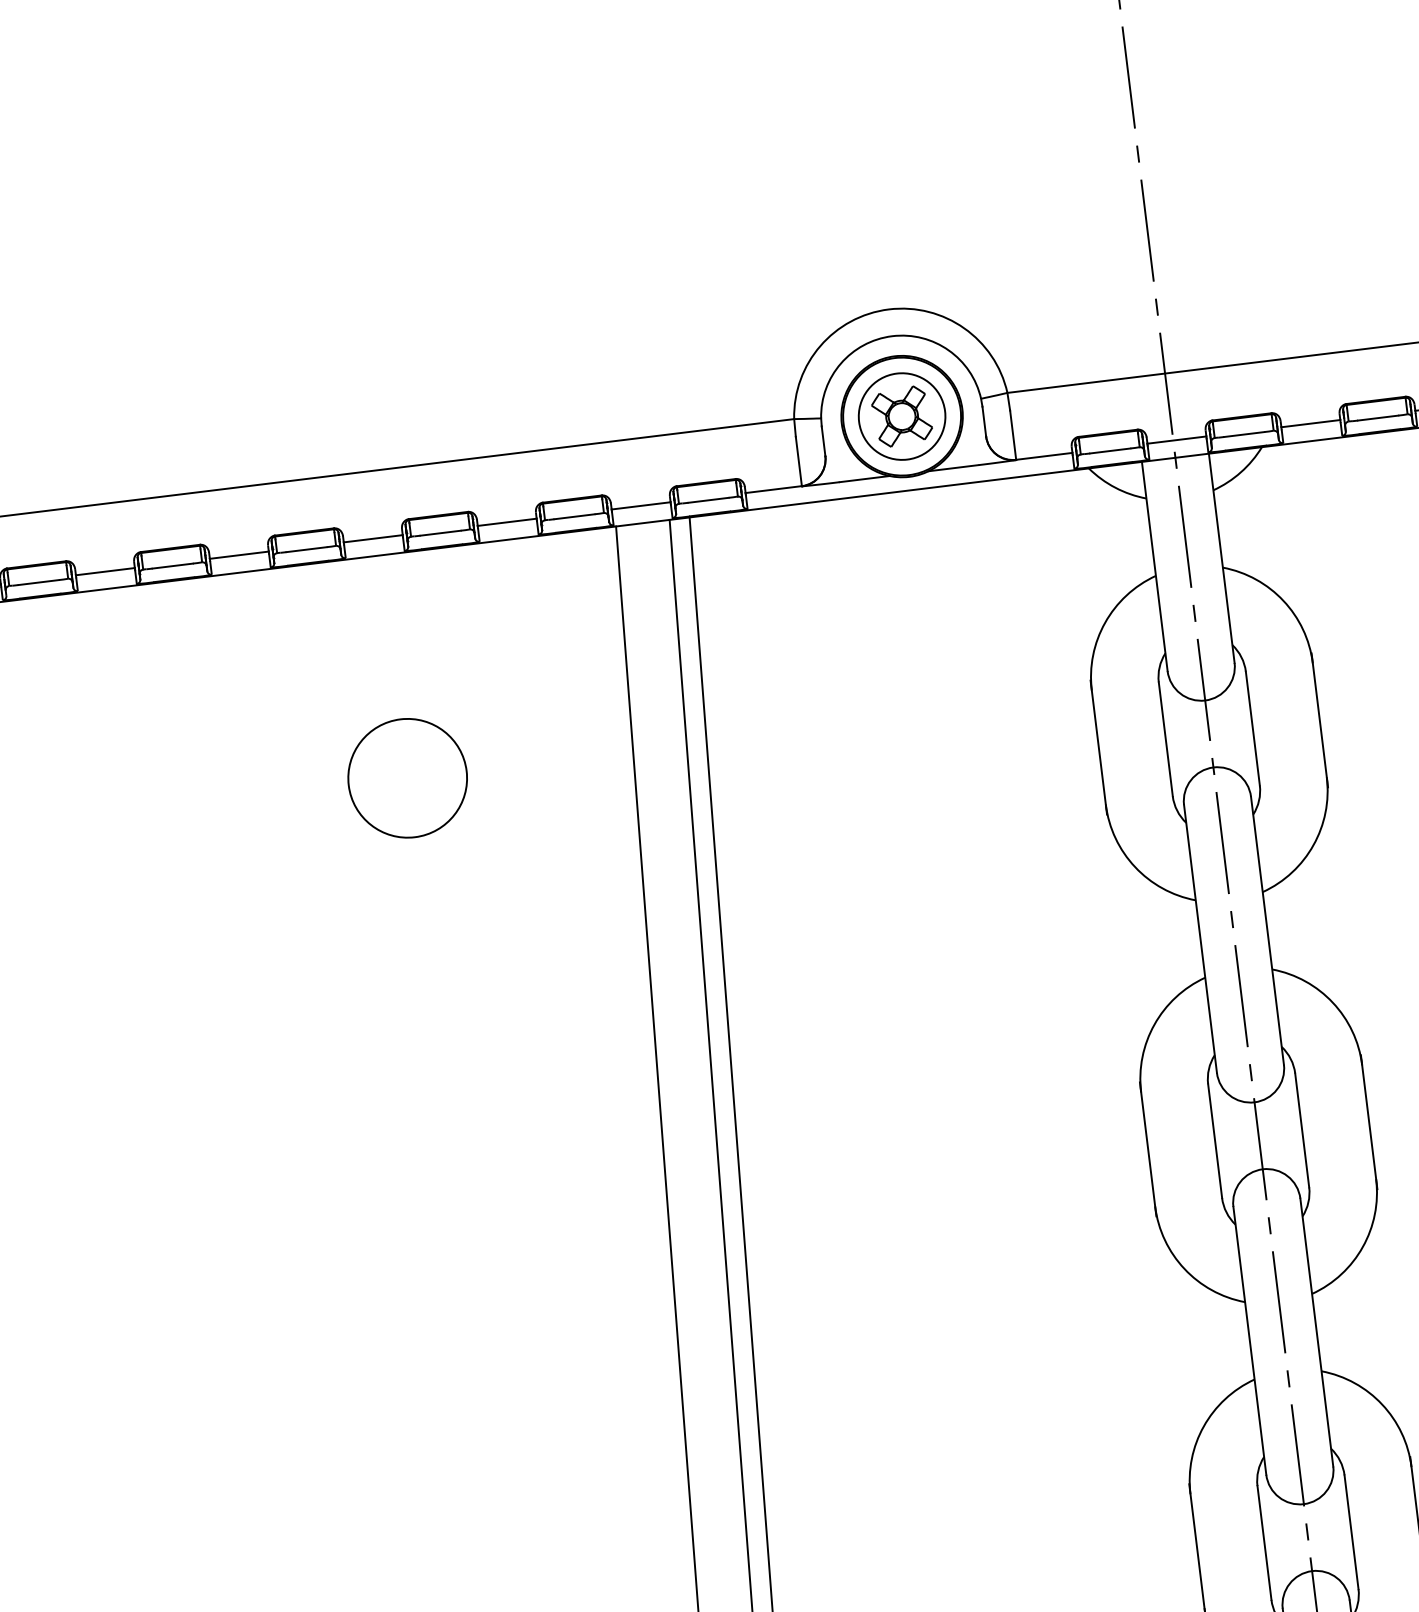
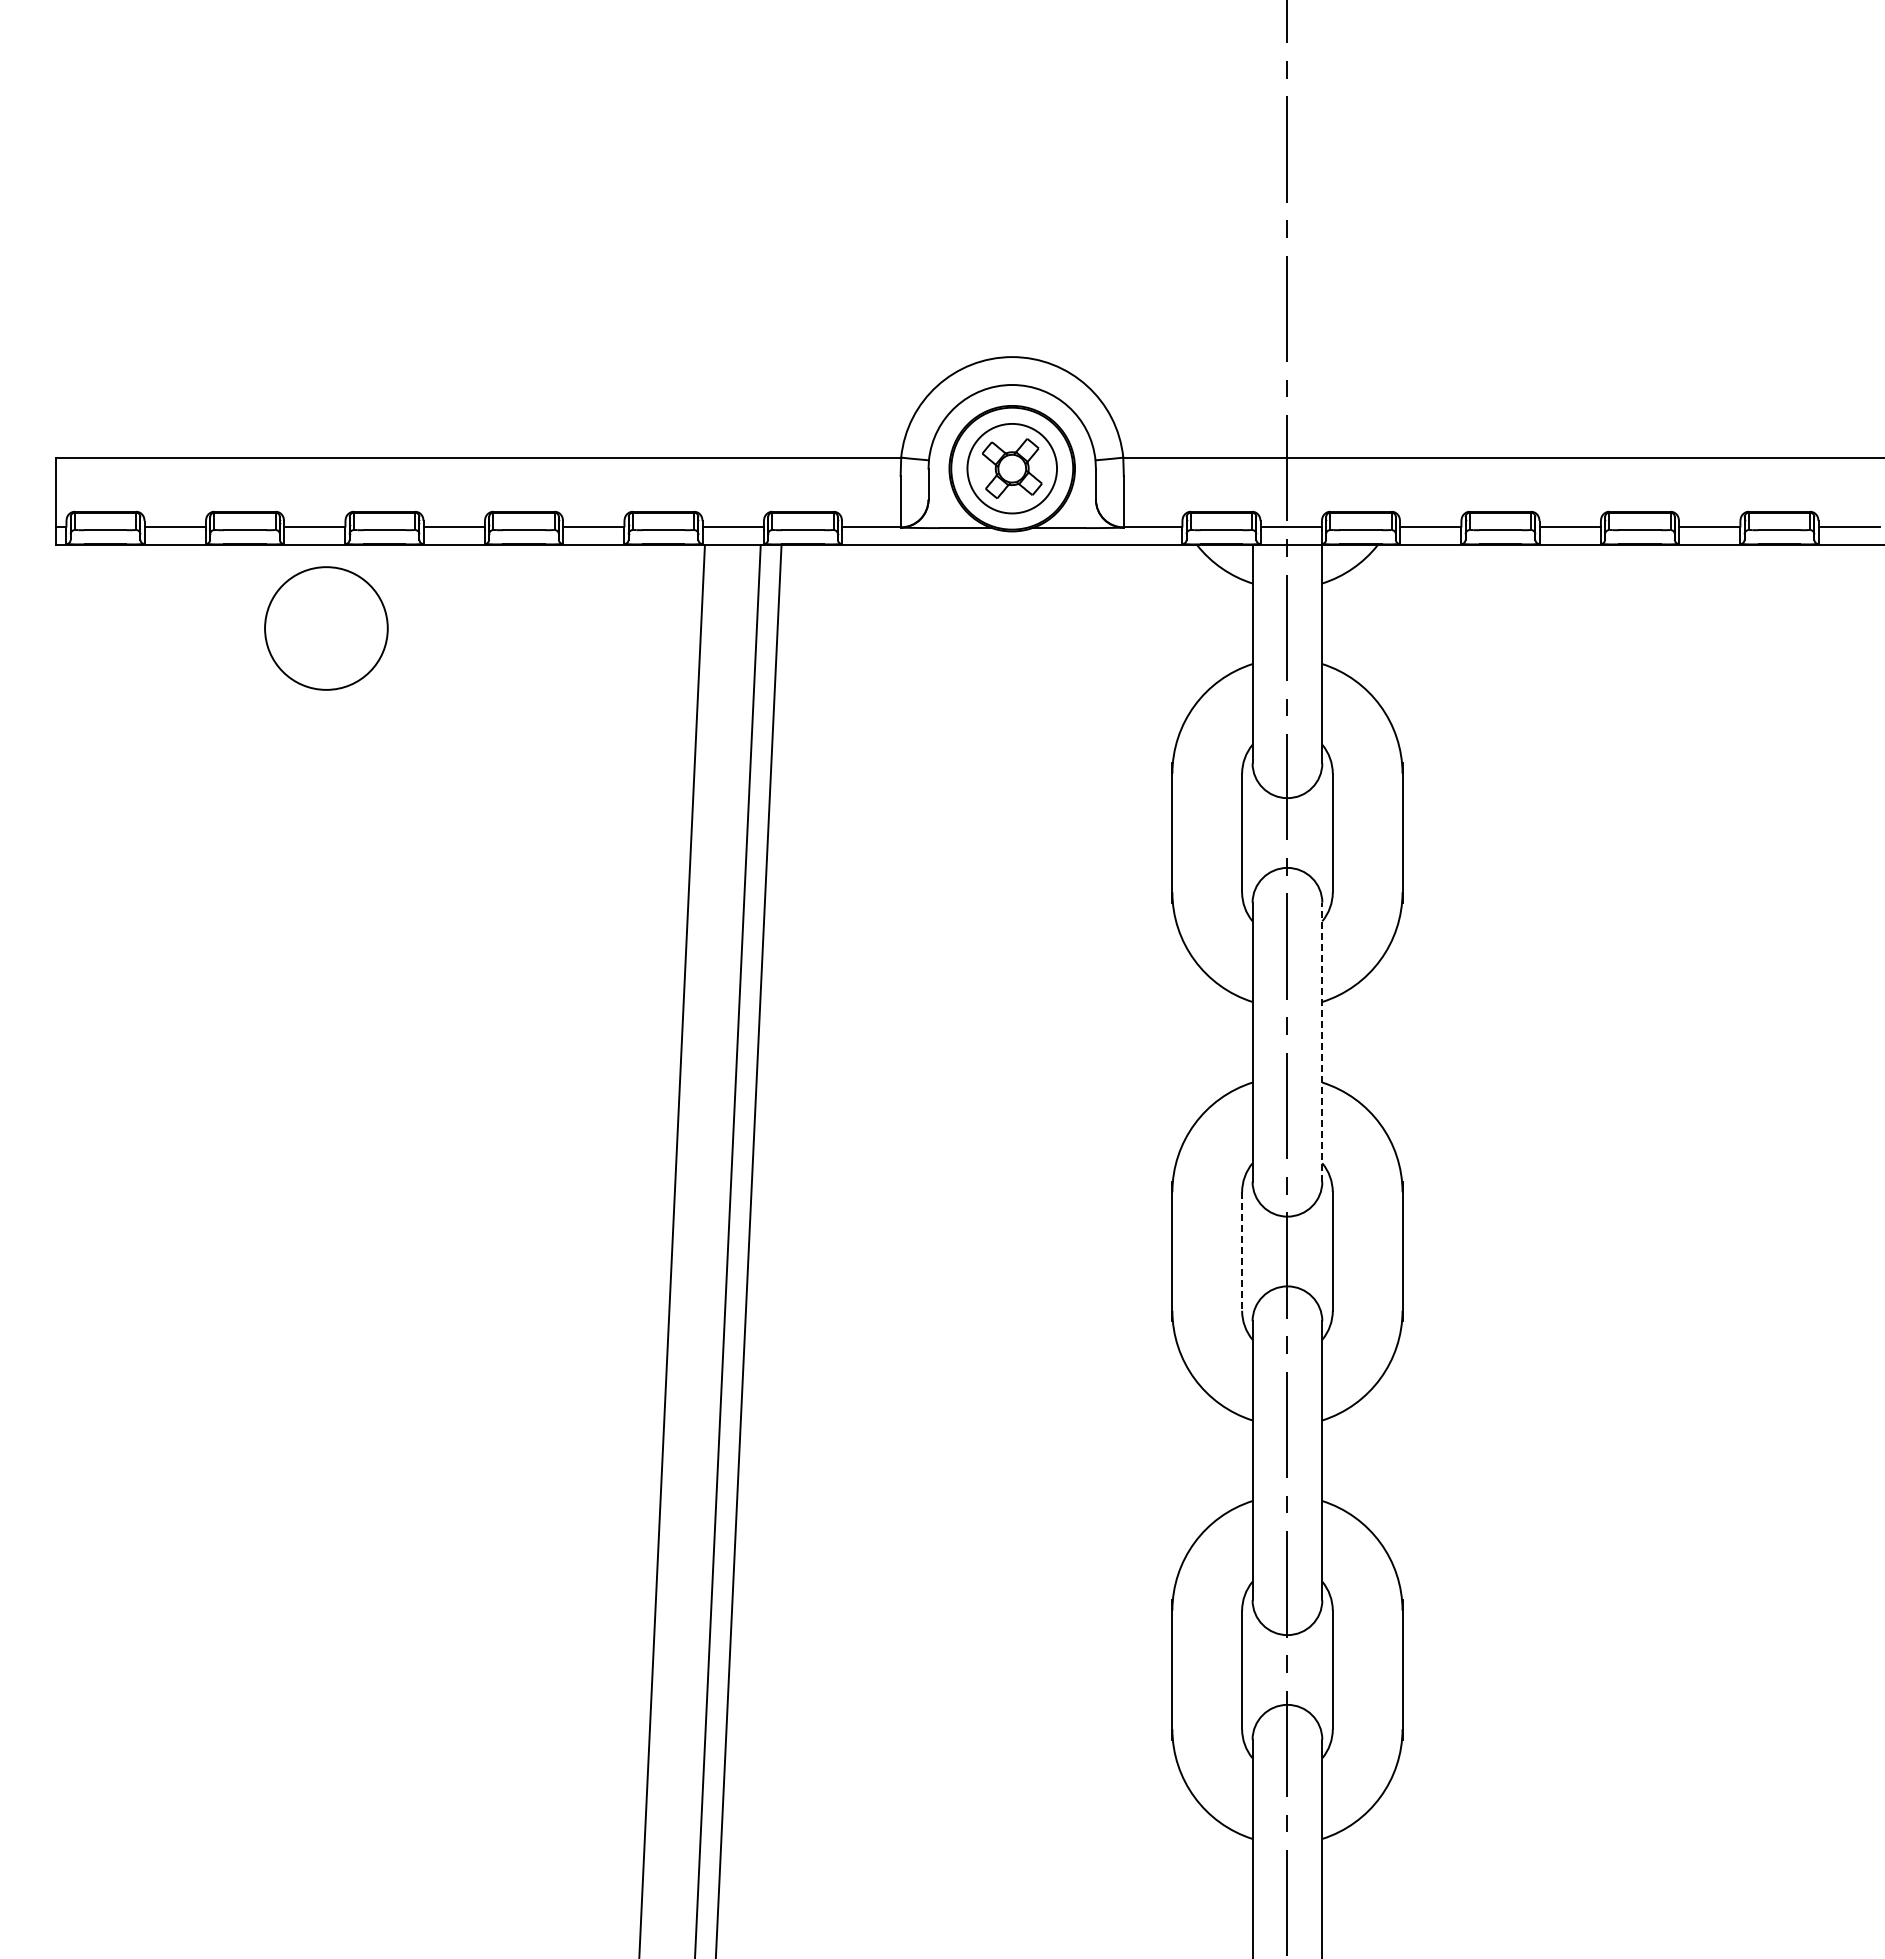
circle: (407, 778) -> (326, 628), moved
line: (1267, 930) -> (1322, 1041), solid -> dashed
line: (1215, 1142) -> (1242, 1252), solid -> dashed

